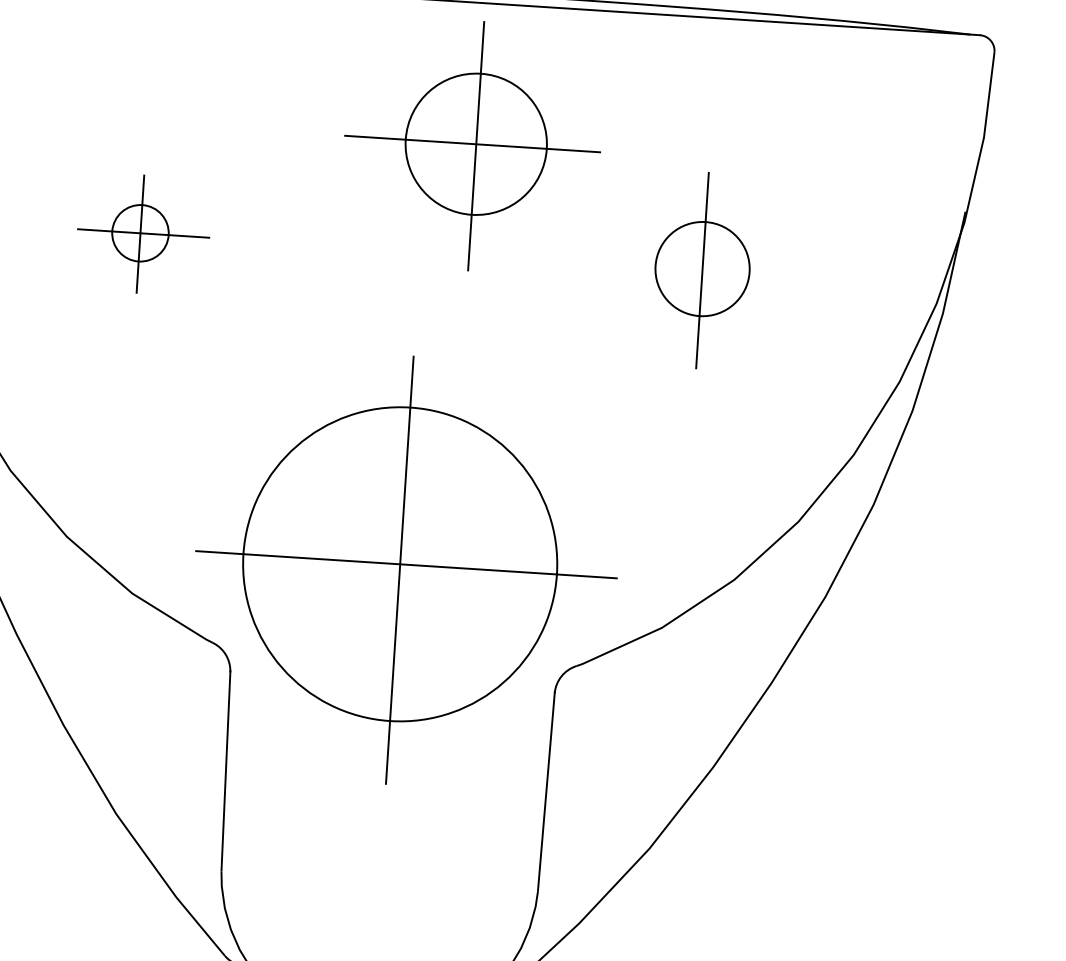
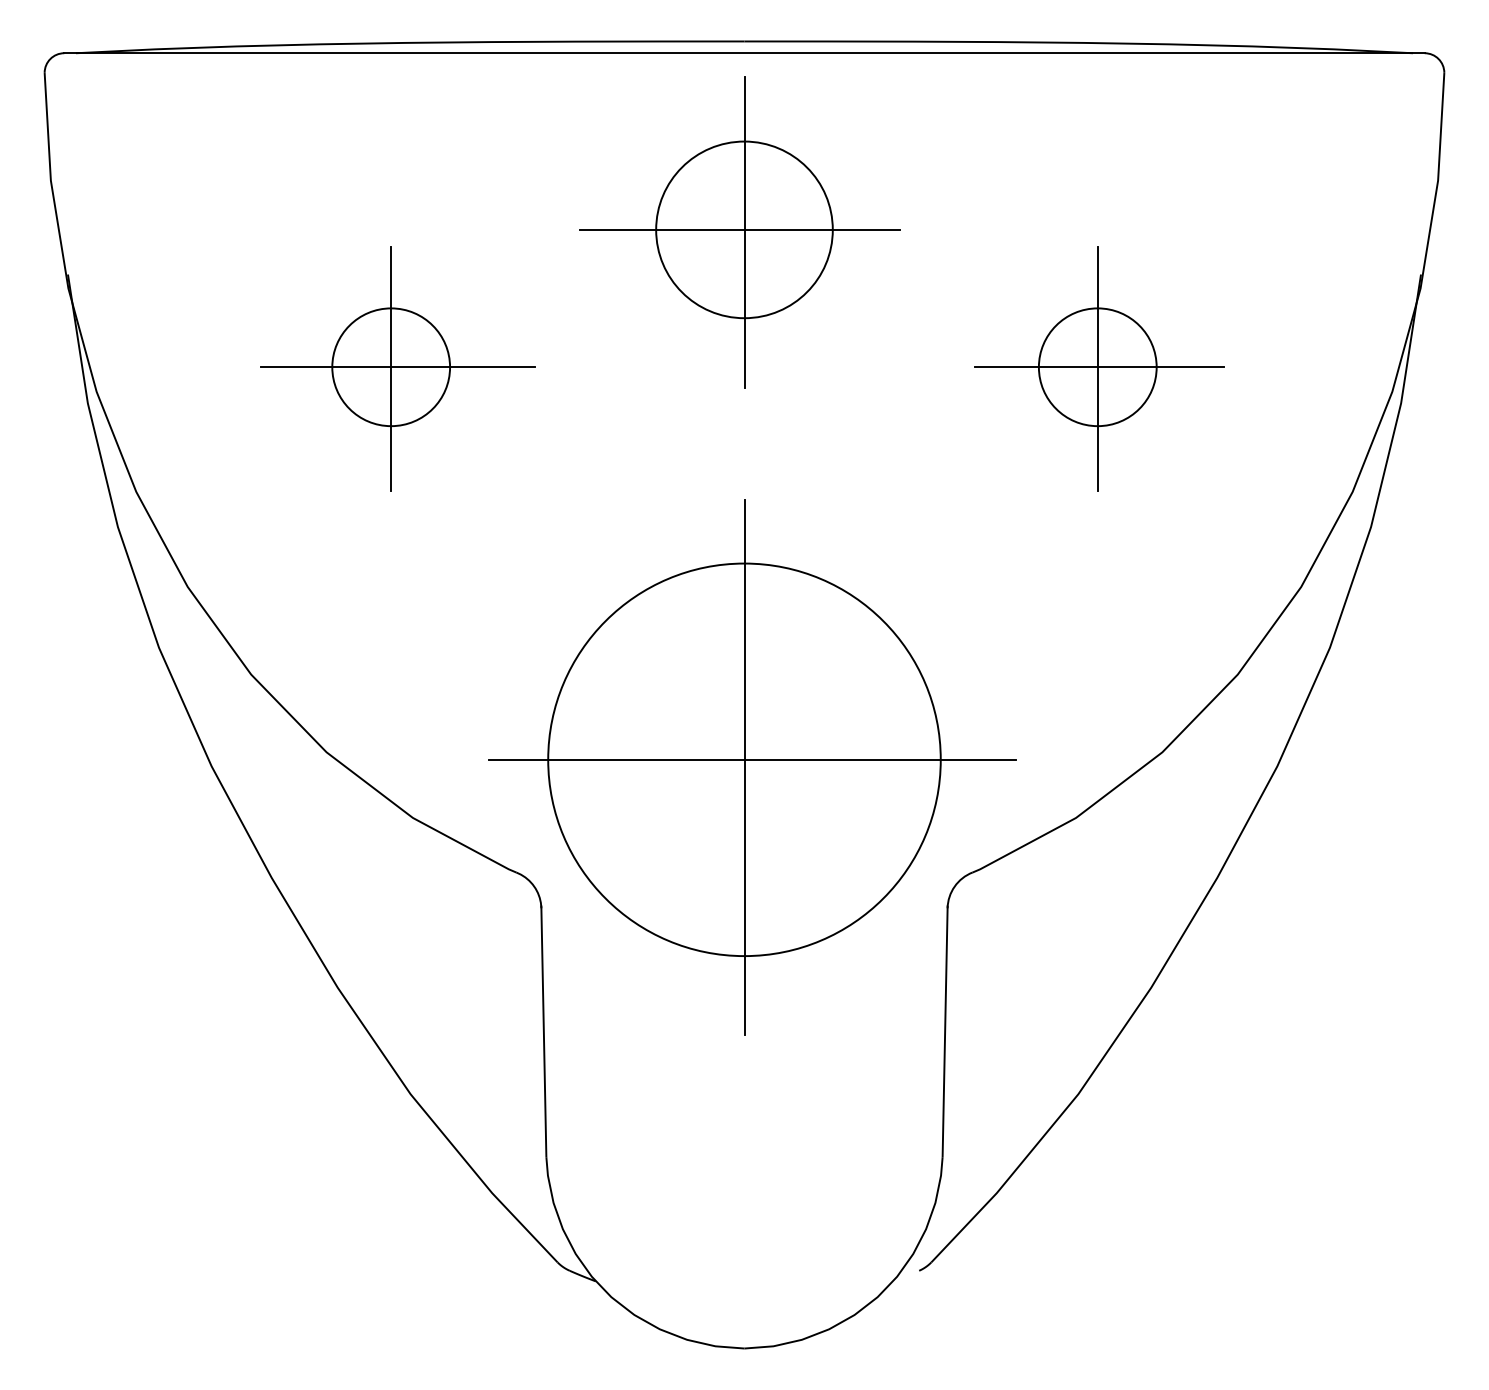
part: (472, 146) -> (739, 232), moved
part: (143, 233) -> (397, 368), size x1.67
line: (703, 269) -> (1099, 367), added

